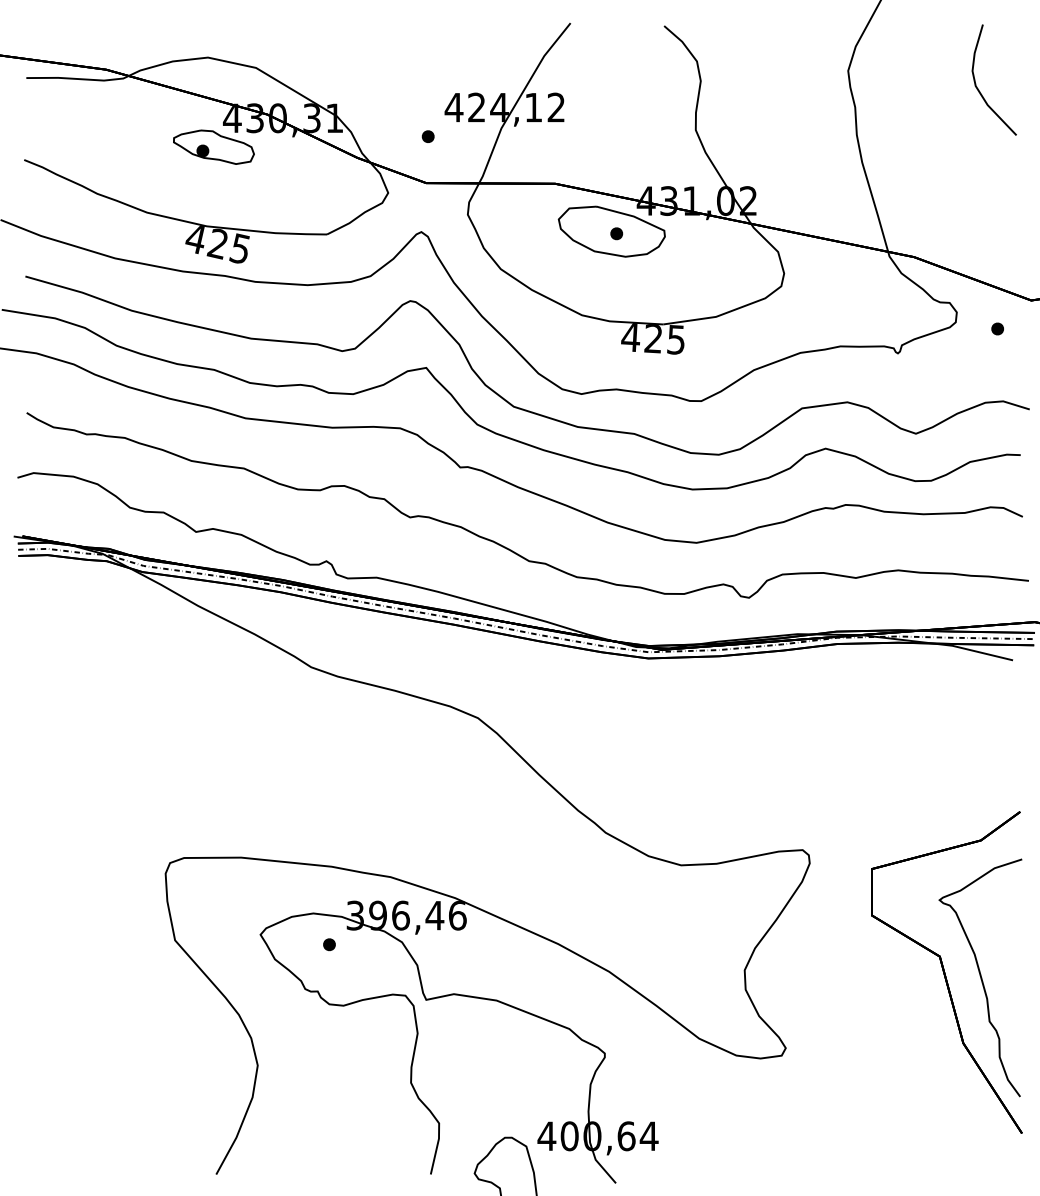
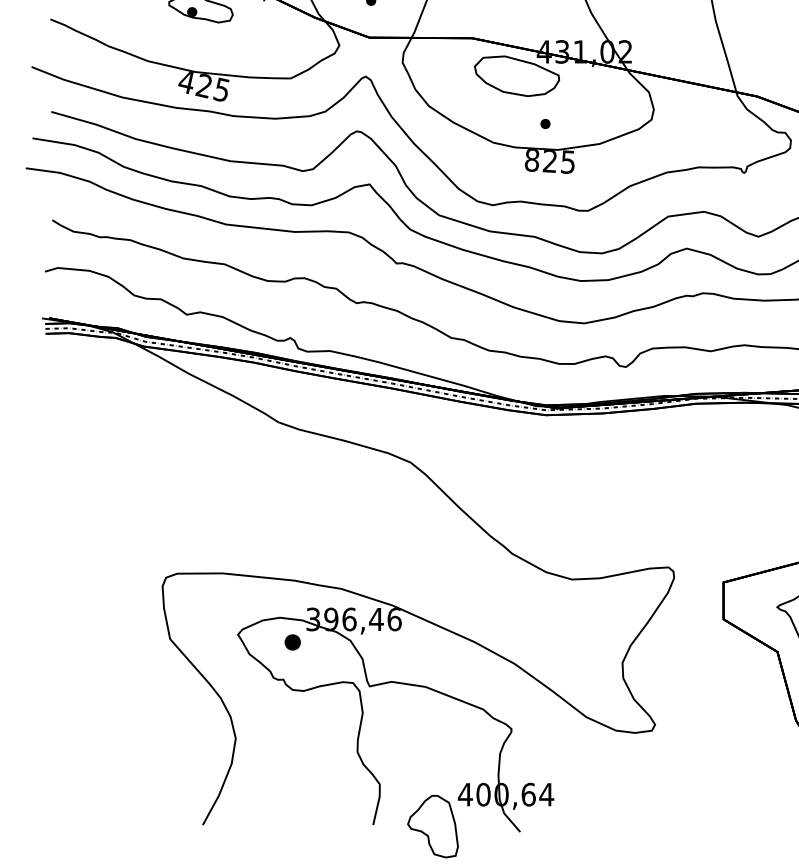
part: (616, 233) -> (545, 123), moved
text: (630, 337) -> (531, 160), 425 -> 825
part: (329, 944) -> (292, 642), size x1.6

